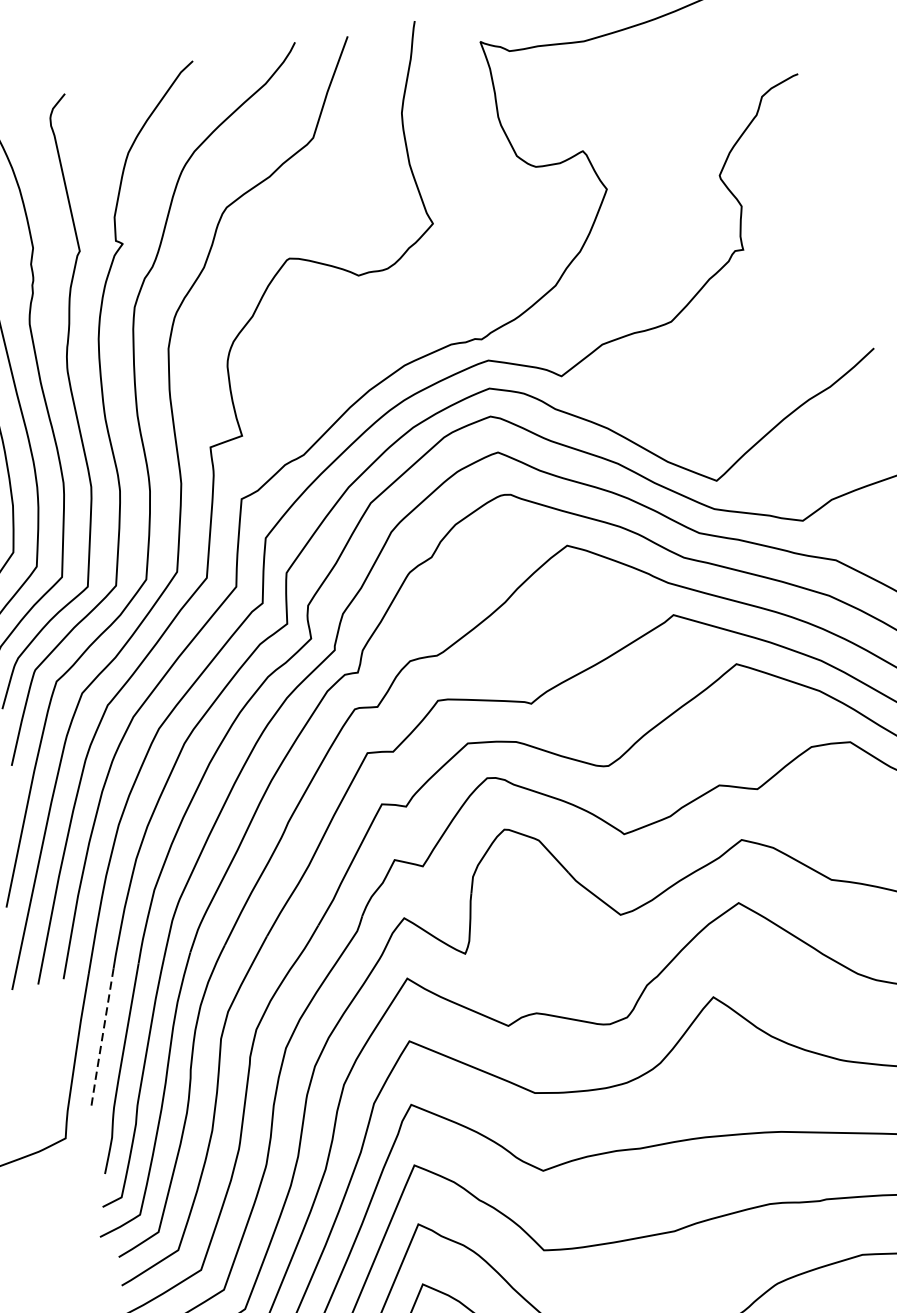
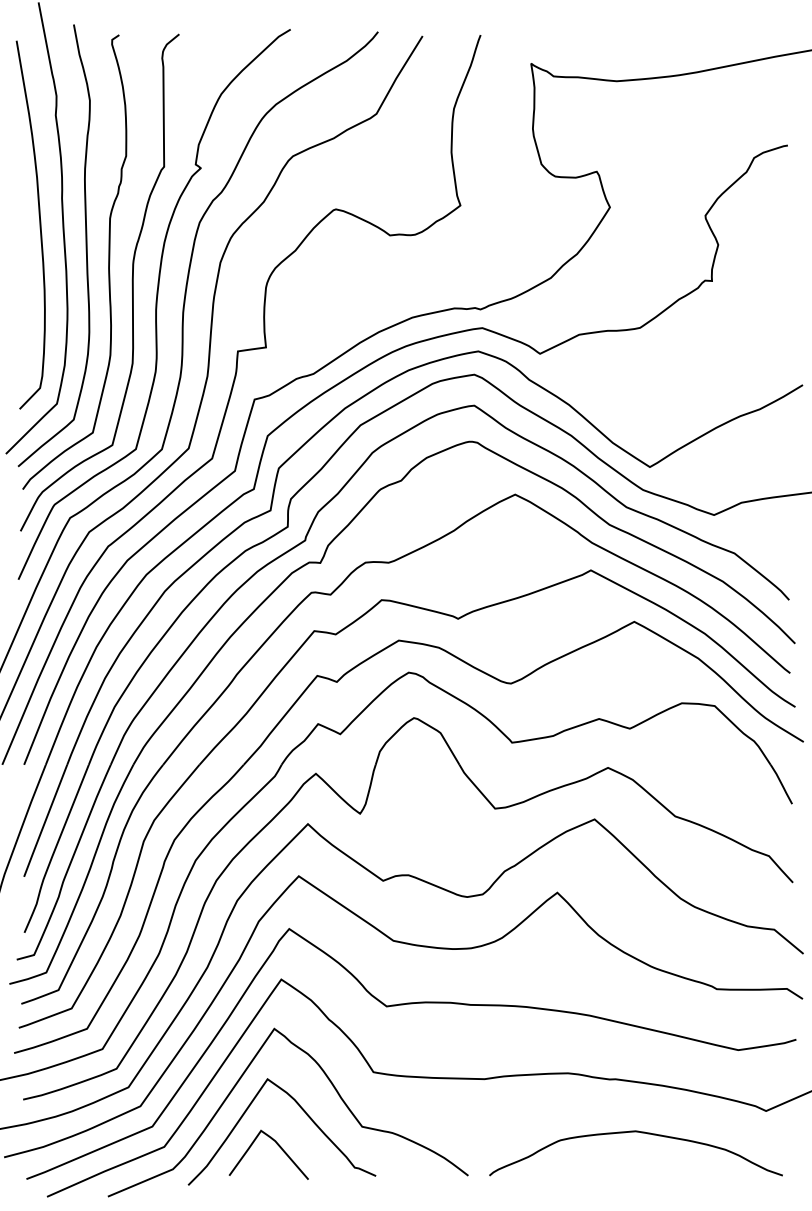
line: (102, 1039) -> (45, 821), dashed -> solid

